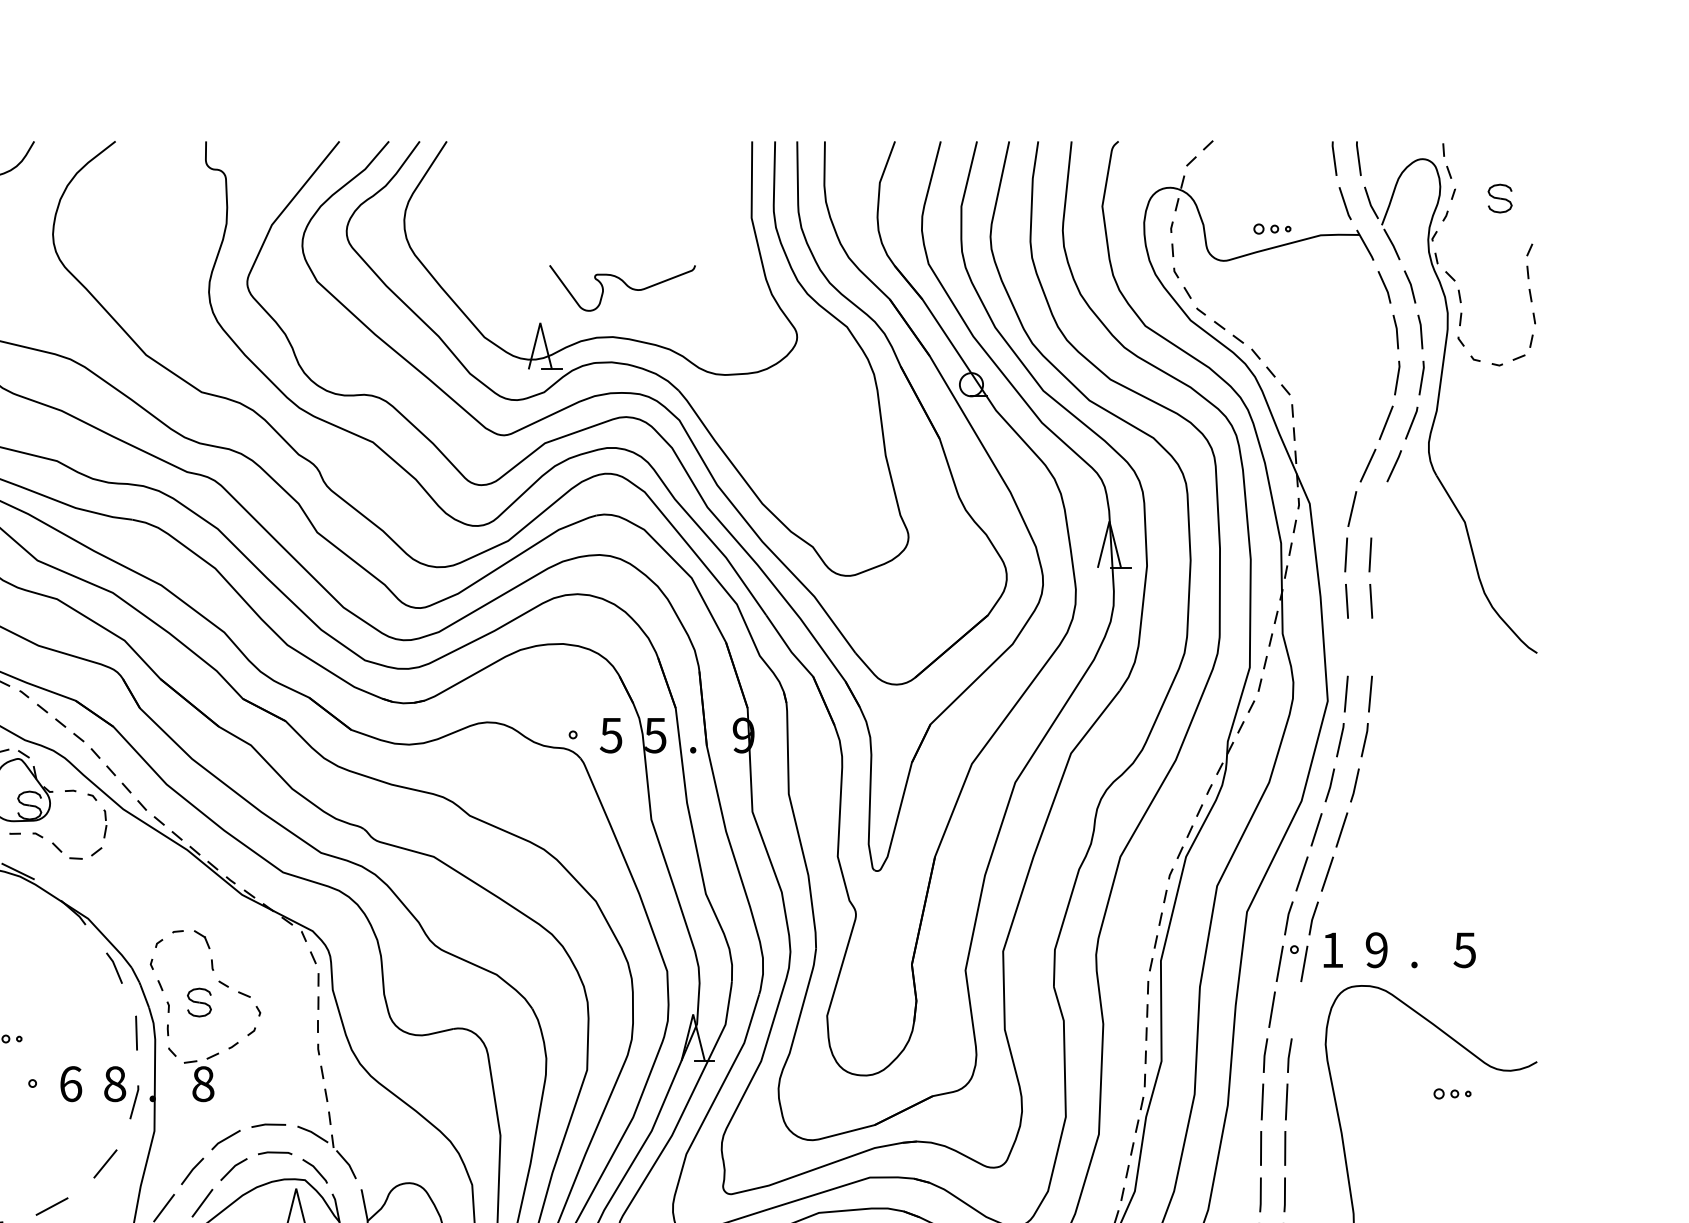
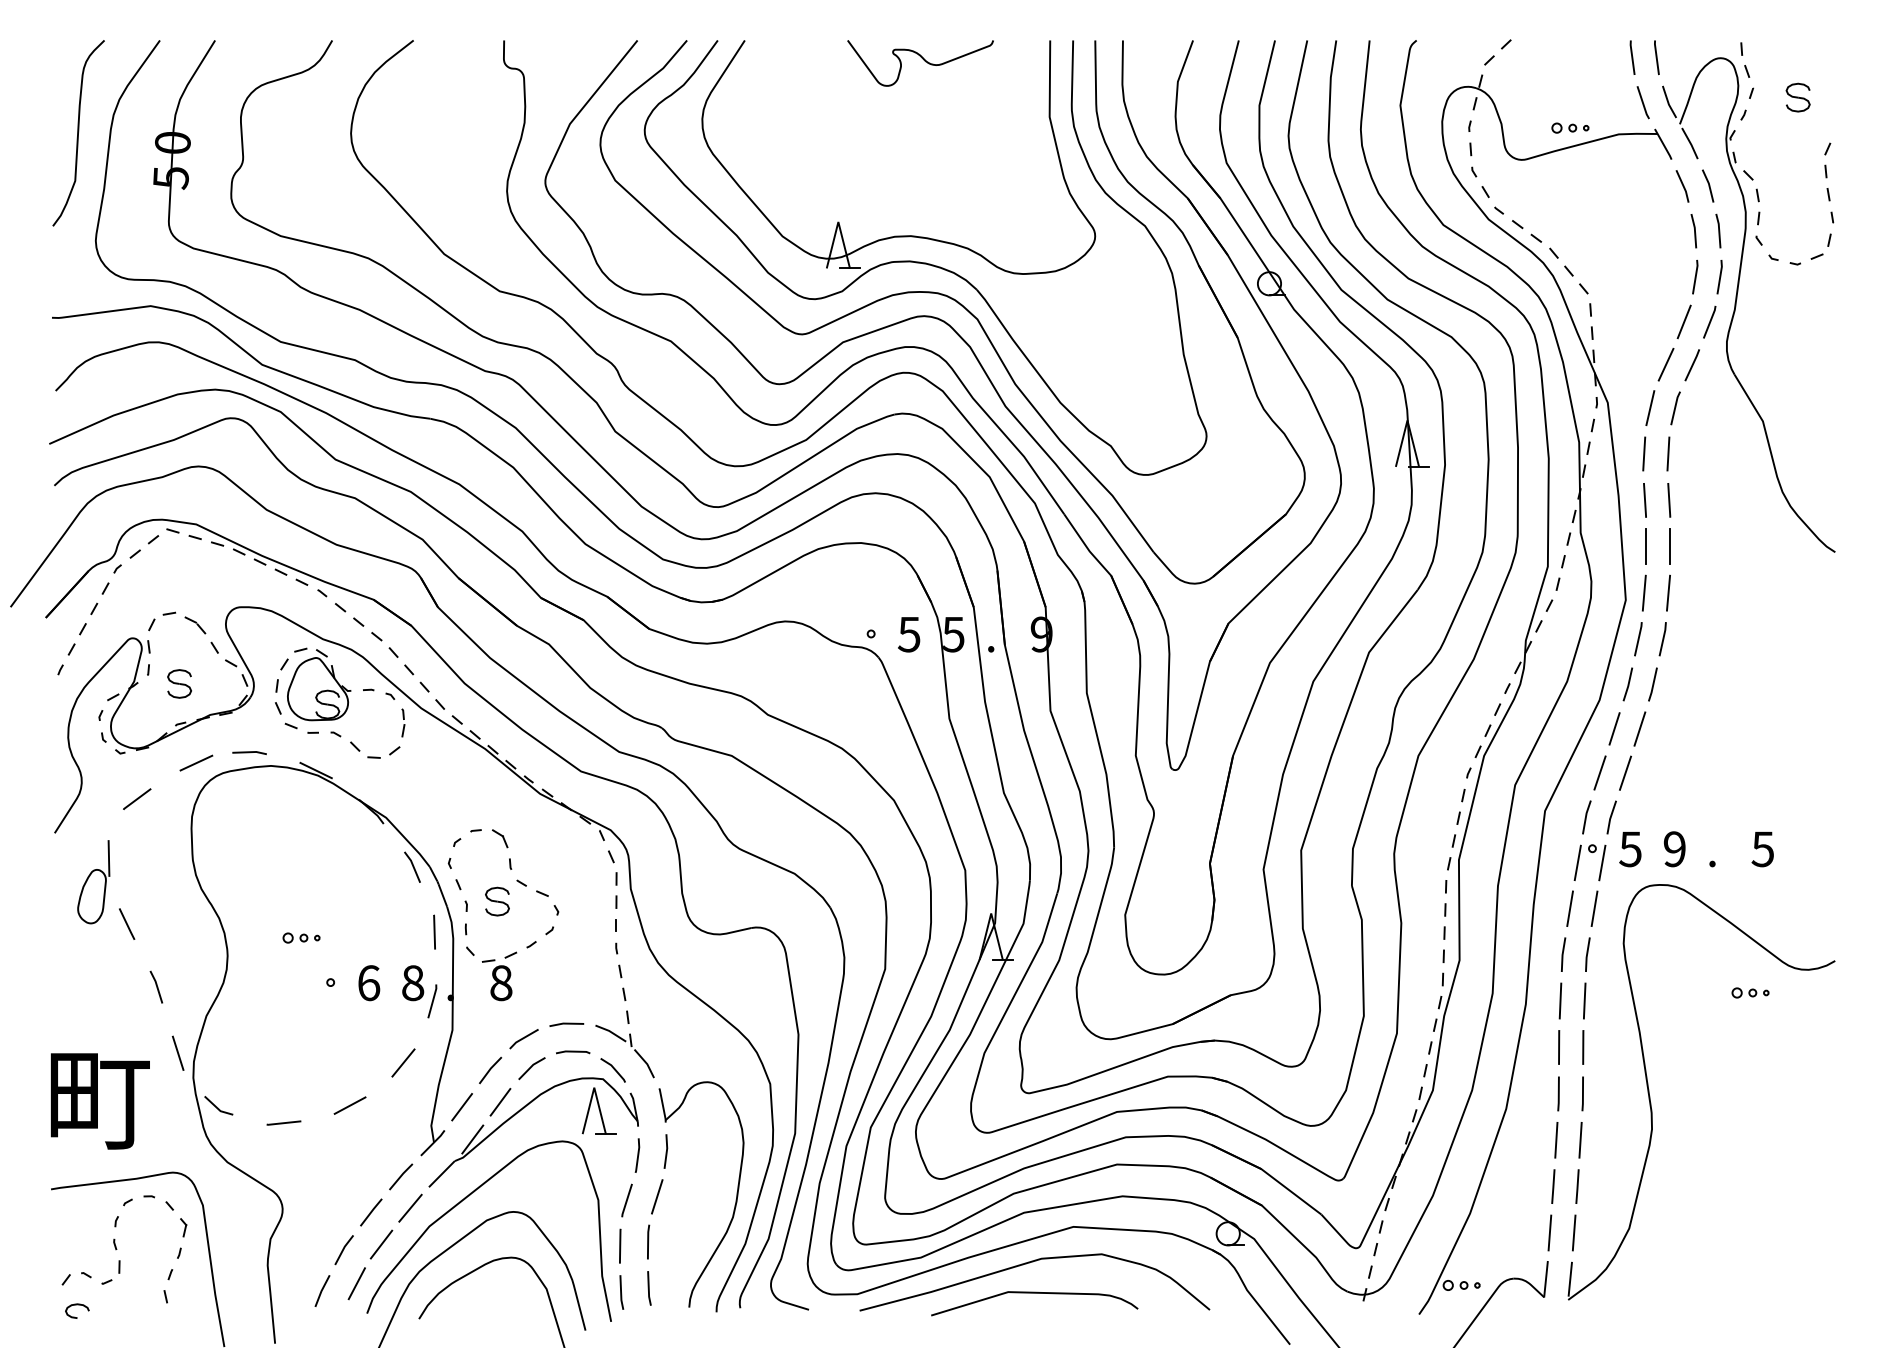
curve: (625, 285) -> (923, 60), moved
line: (1377, 509) -> (1675, 408), added
line: (1348, 647) -> (1646, 546), added
line: (1372, 647) -> (1670, 546), added
text: (1332, 950) -> (1630, 849), 1 -> 5
line: (1296, 1009) -> (1594, 908), added

